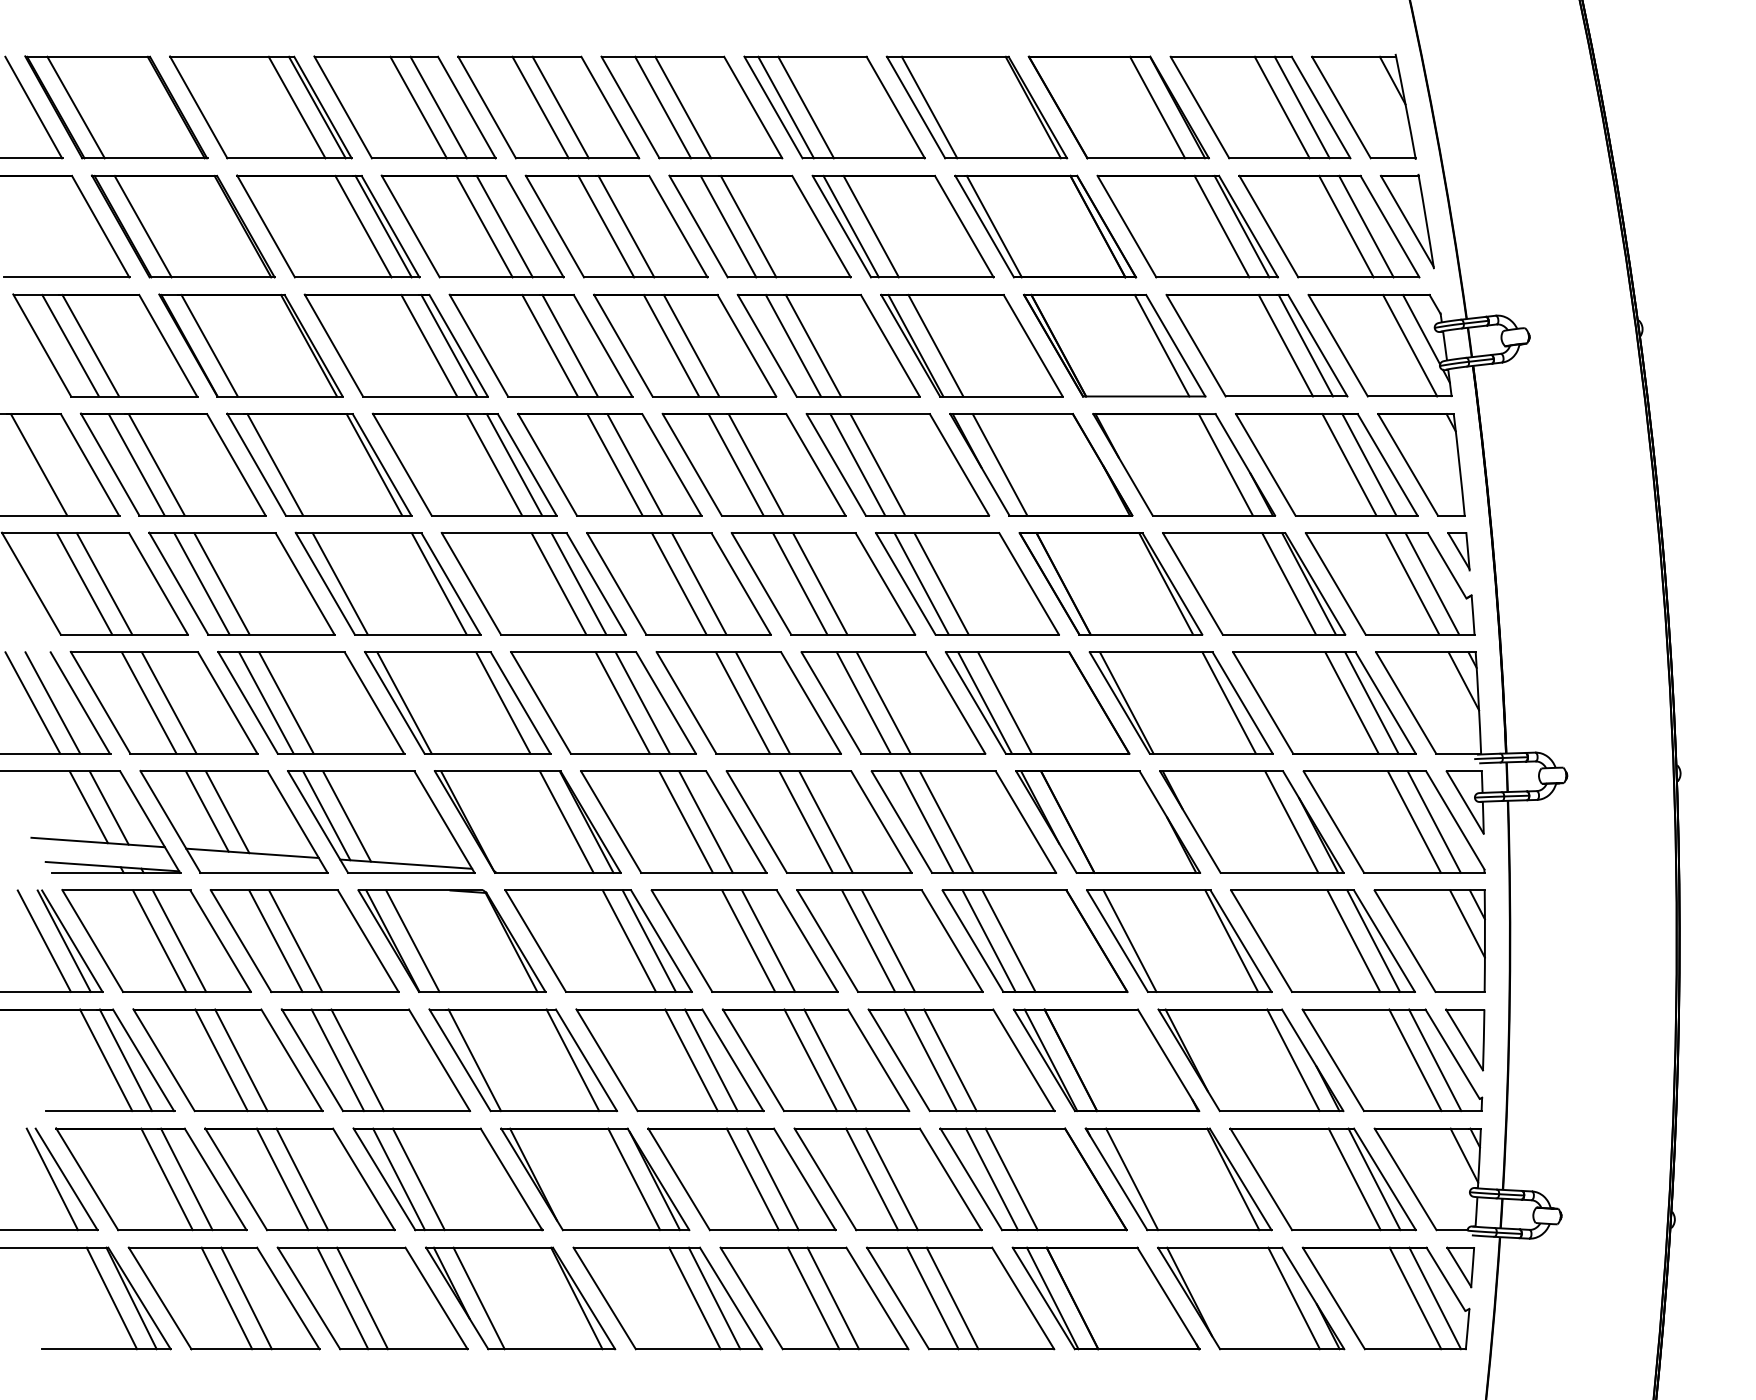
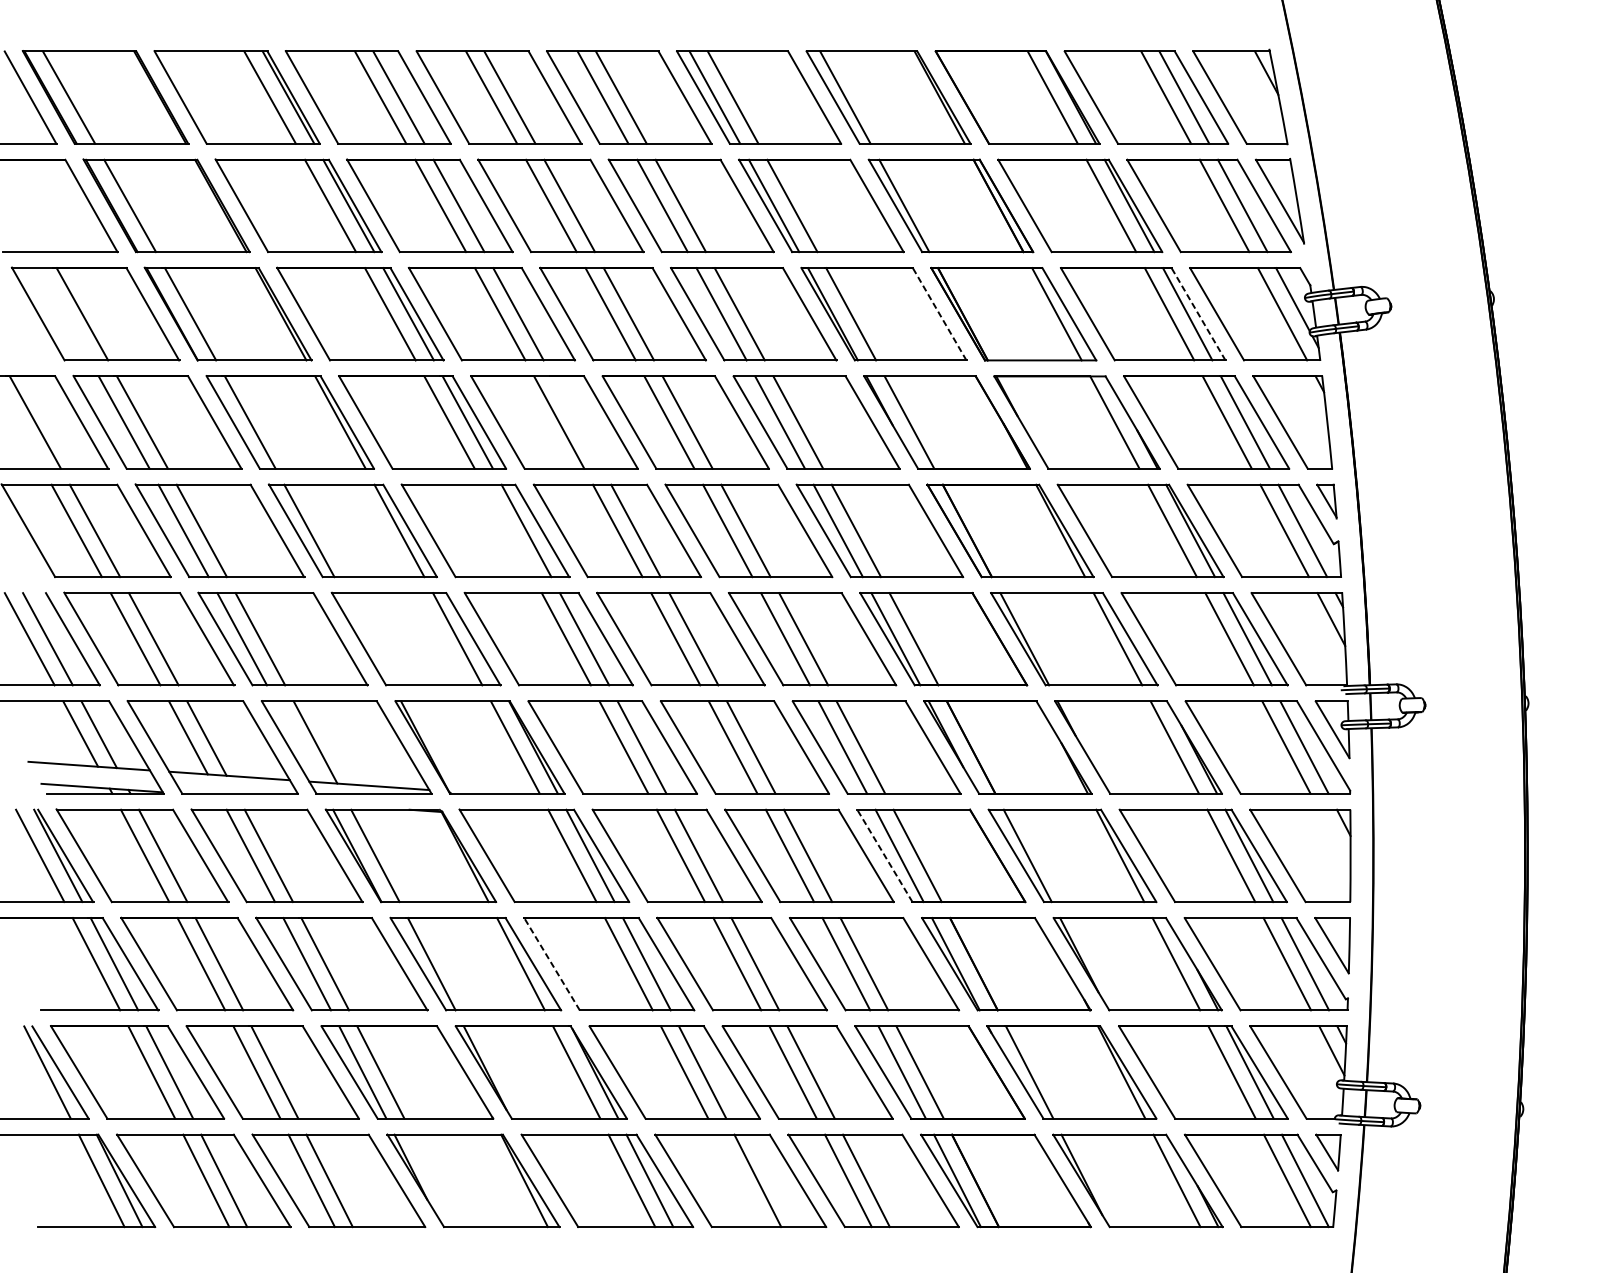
line: (70, 345) -> (63, 314), removed
line: (1033, 345) -> (939, 314), solid -> dashed
line: (1317, 345) -> (1198, 314), solid -> dashed
line: (634, 464) -> (577, 422), removed
line: (558, 583) -> (507, 530), removed
line: (404, 702) -> (367, 638), removed
line: (326, 815) -> (296, 741), removed
line: (1467, 923) -> (1334, 839), removed
line: (972, 940) -> (884, 855), solid -> dashed
line: (606, 1059) -> (551, 963), solid -> dashed
line: (478, 1298) -> (435, 1180), removed
line: (813, 1298) -> (739, 1180), removed

